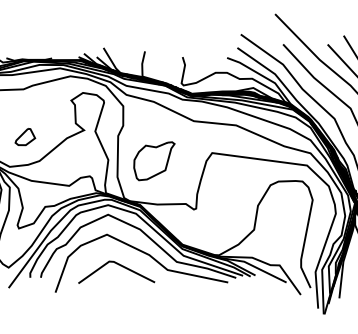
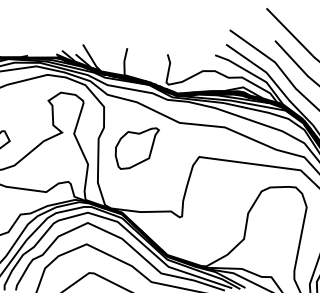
part: (154, 161) -> (137, 148), moved

